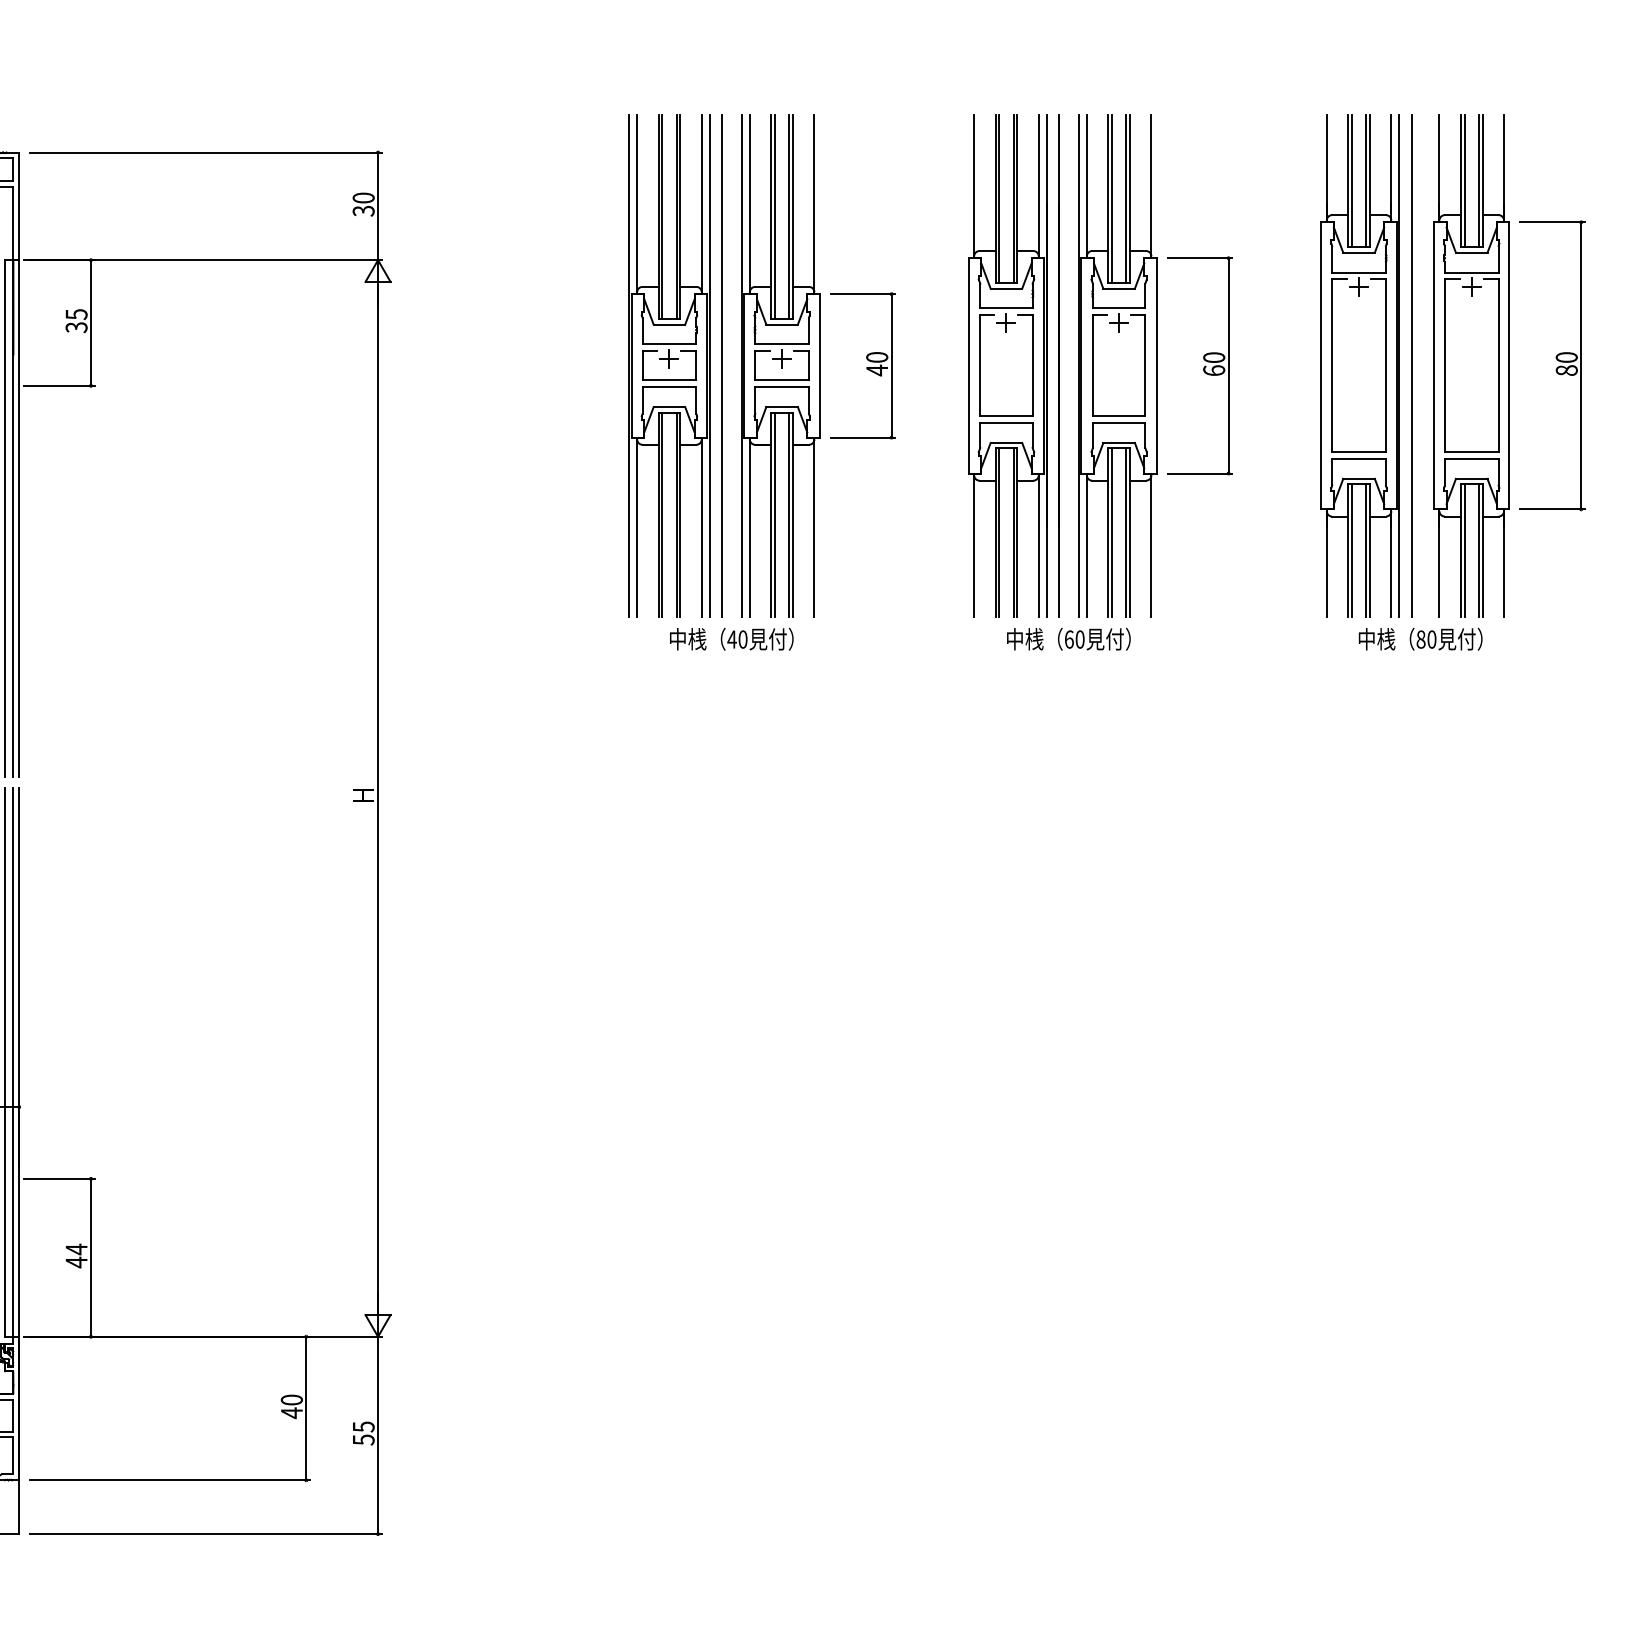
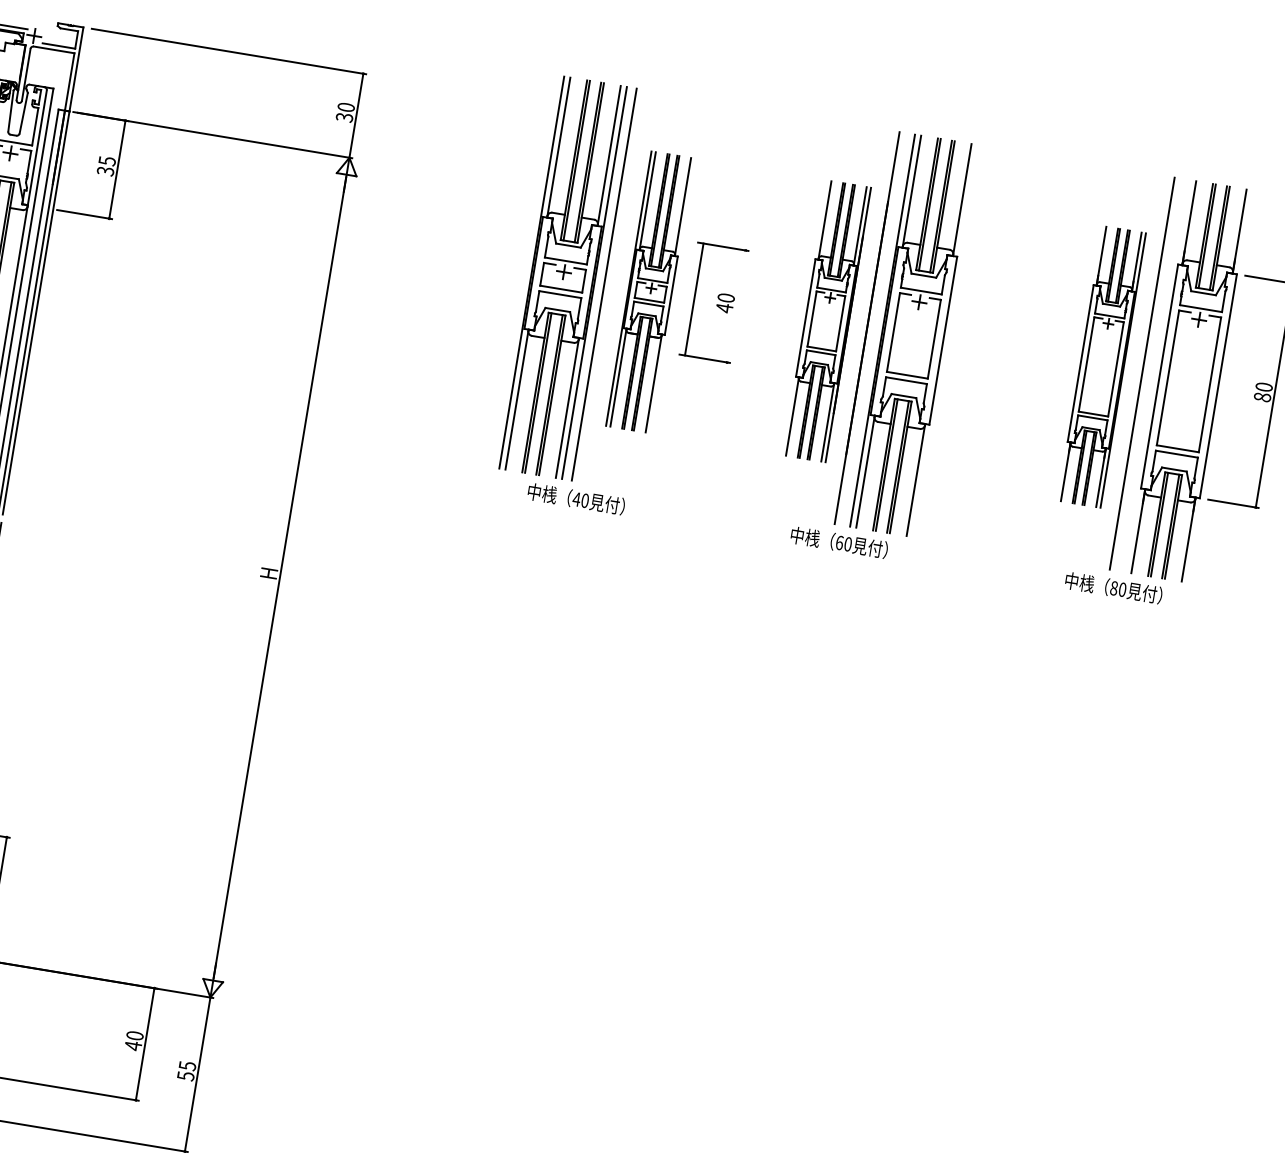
part: (780, 365) -> (649, 291), size x0.7
line: (891, 365) -> (694, 299), moved
part: (1007, 365) -> (826, 321), size x0.7
part: (1199, 365) -> (976, 345), removed
part: (1359, 365) -> (1101, 366), size x0.7

